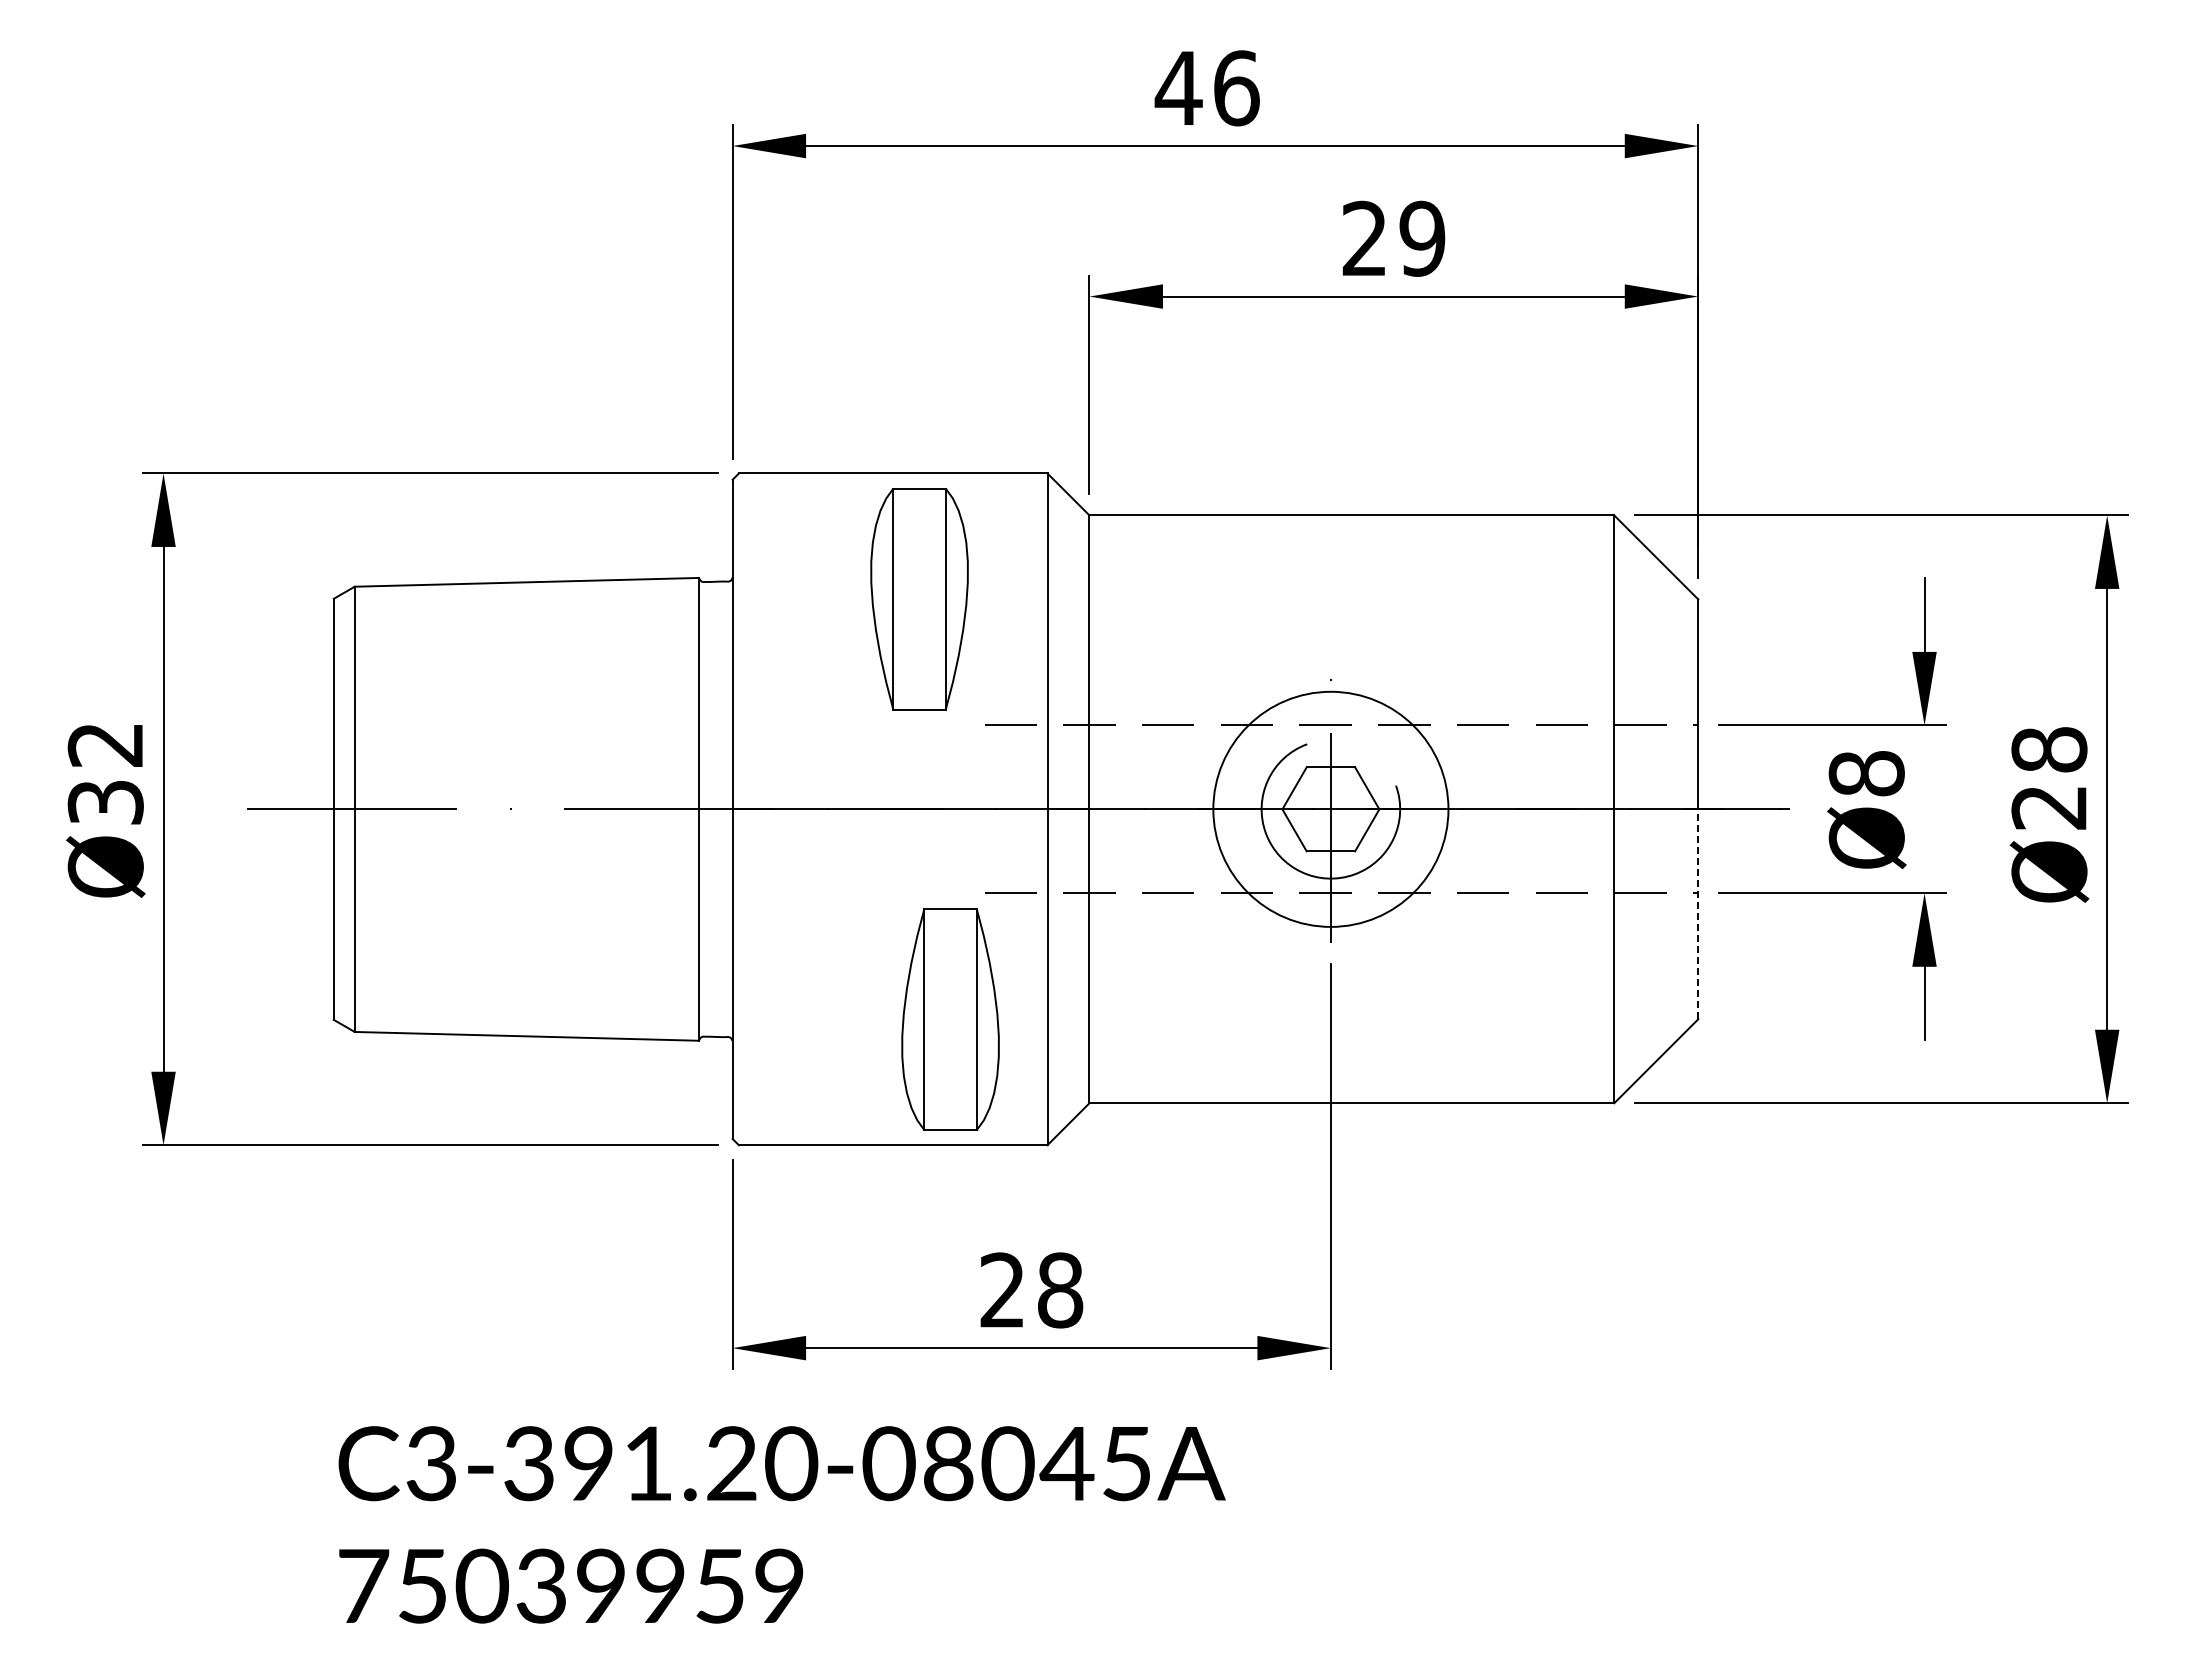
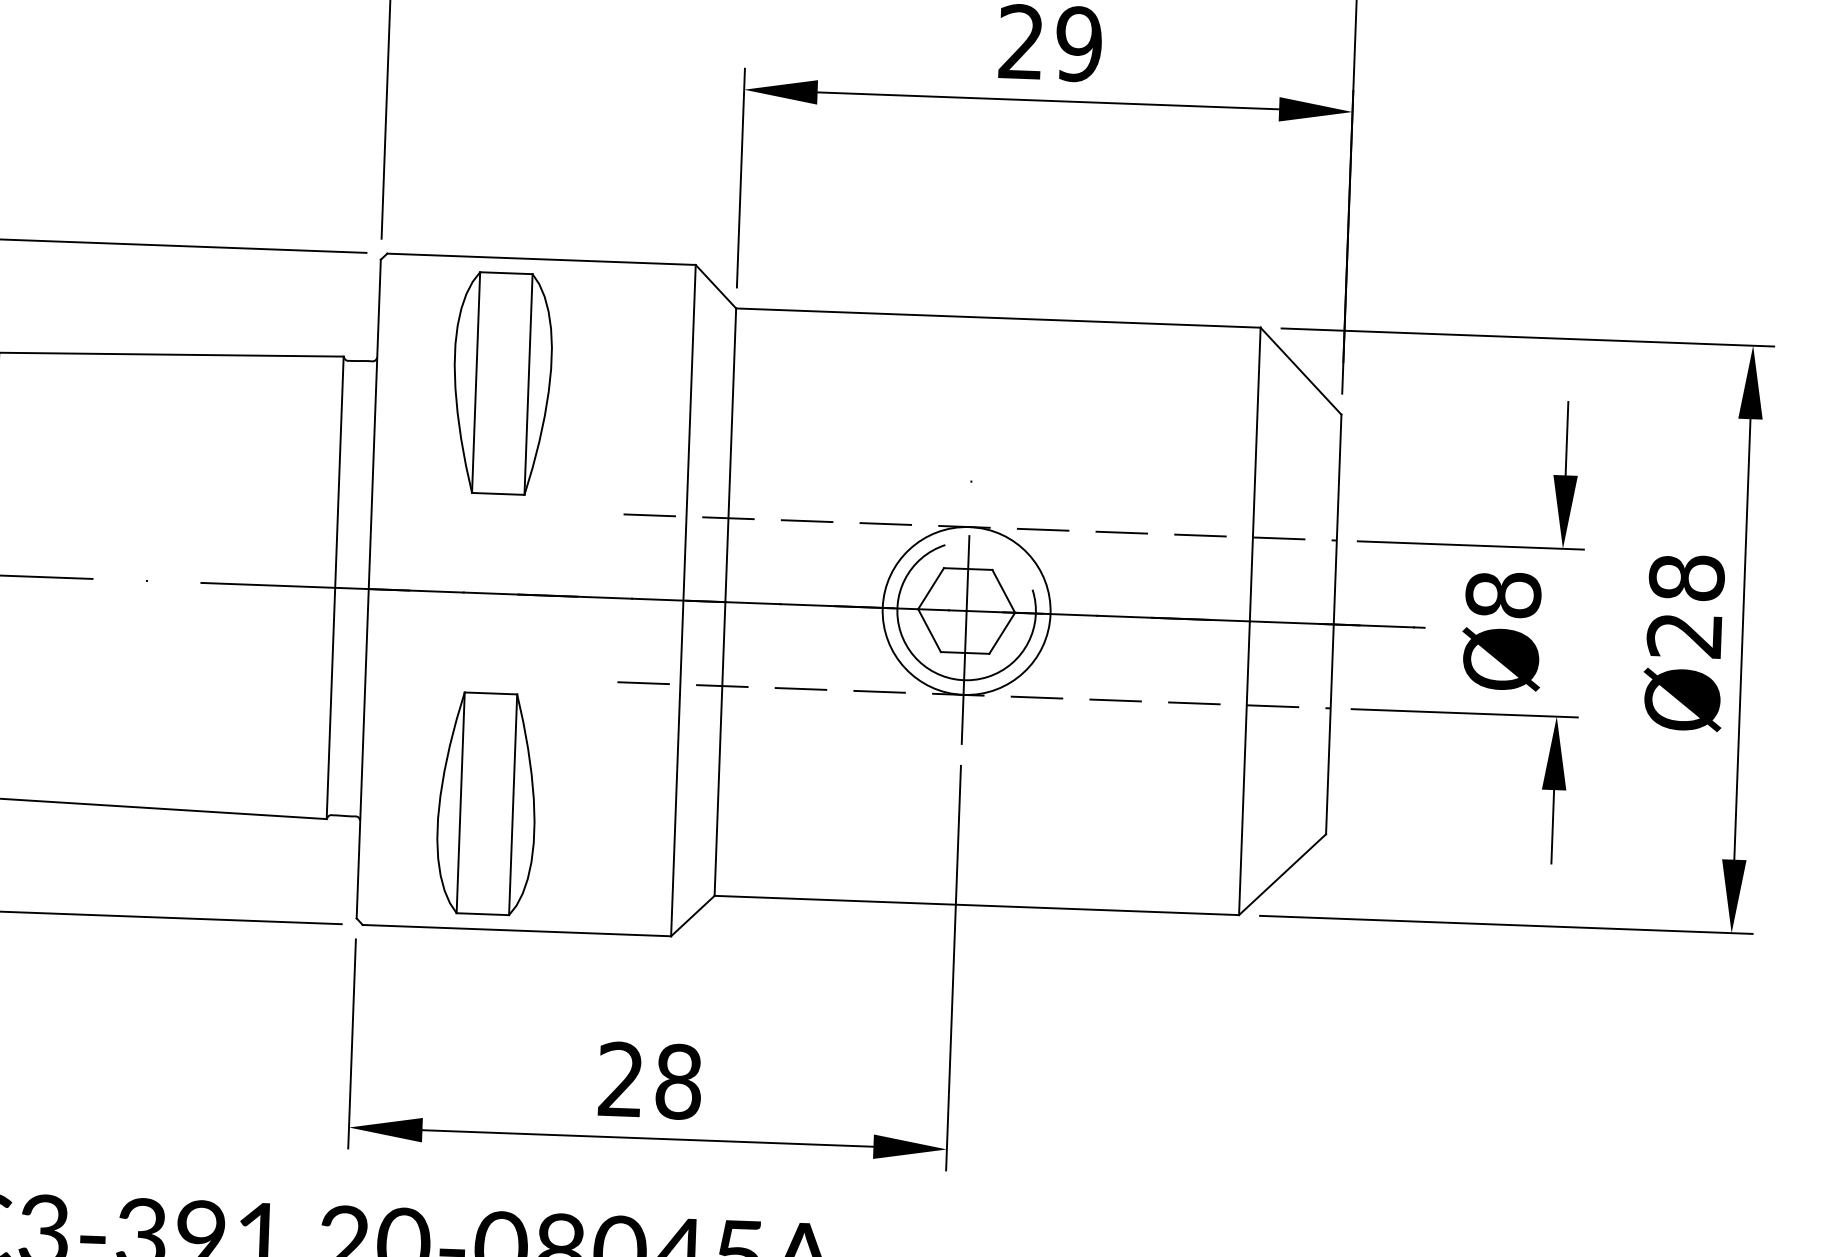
part: (919, 599) -> (502, 383), moved
circle: (1330, 809) -> (966, 611), size x0.71
line: (1698, 914) -> (1330, 729), dashed -> solid
part: (950, 1019) -> (486, 803), moved

